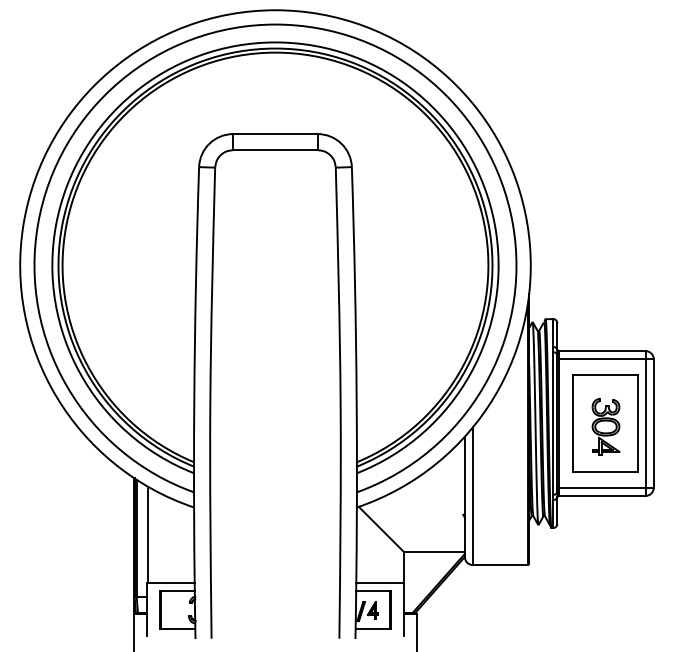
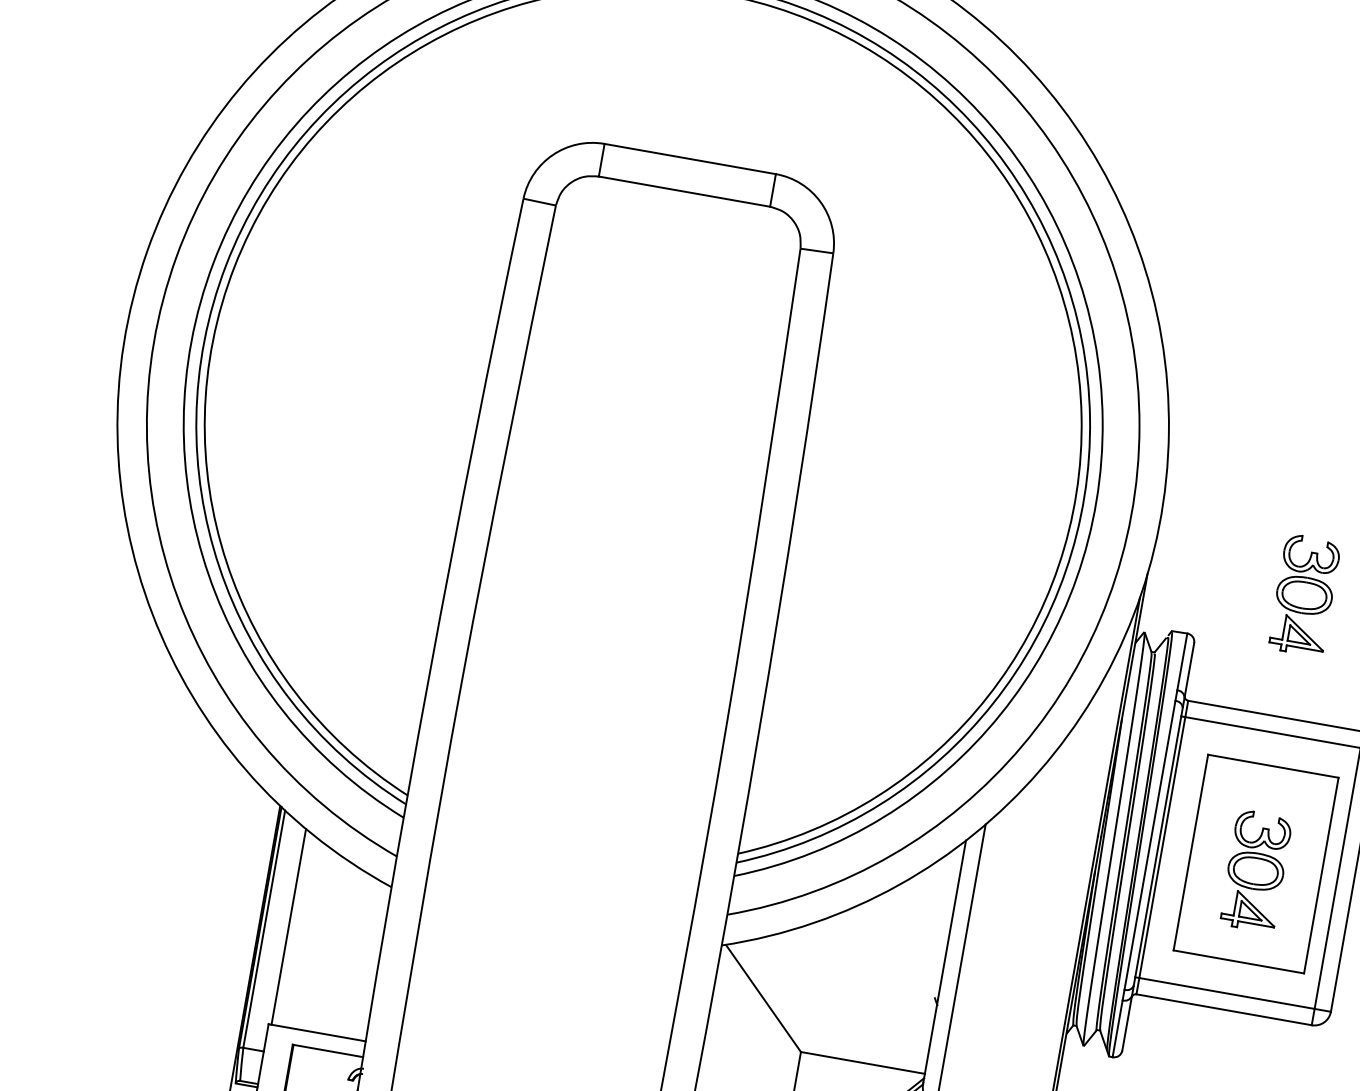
part: (605, 290) -> (1303, 594), added

